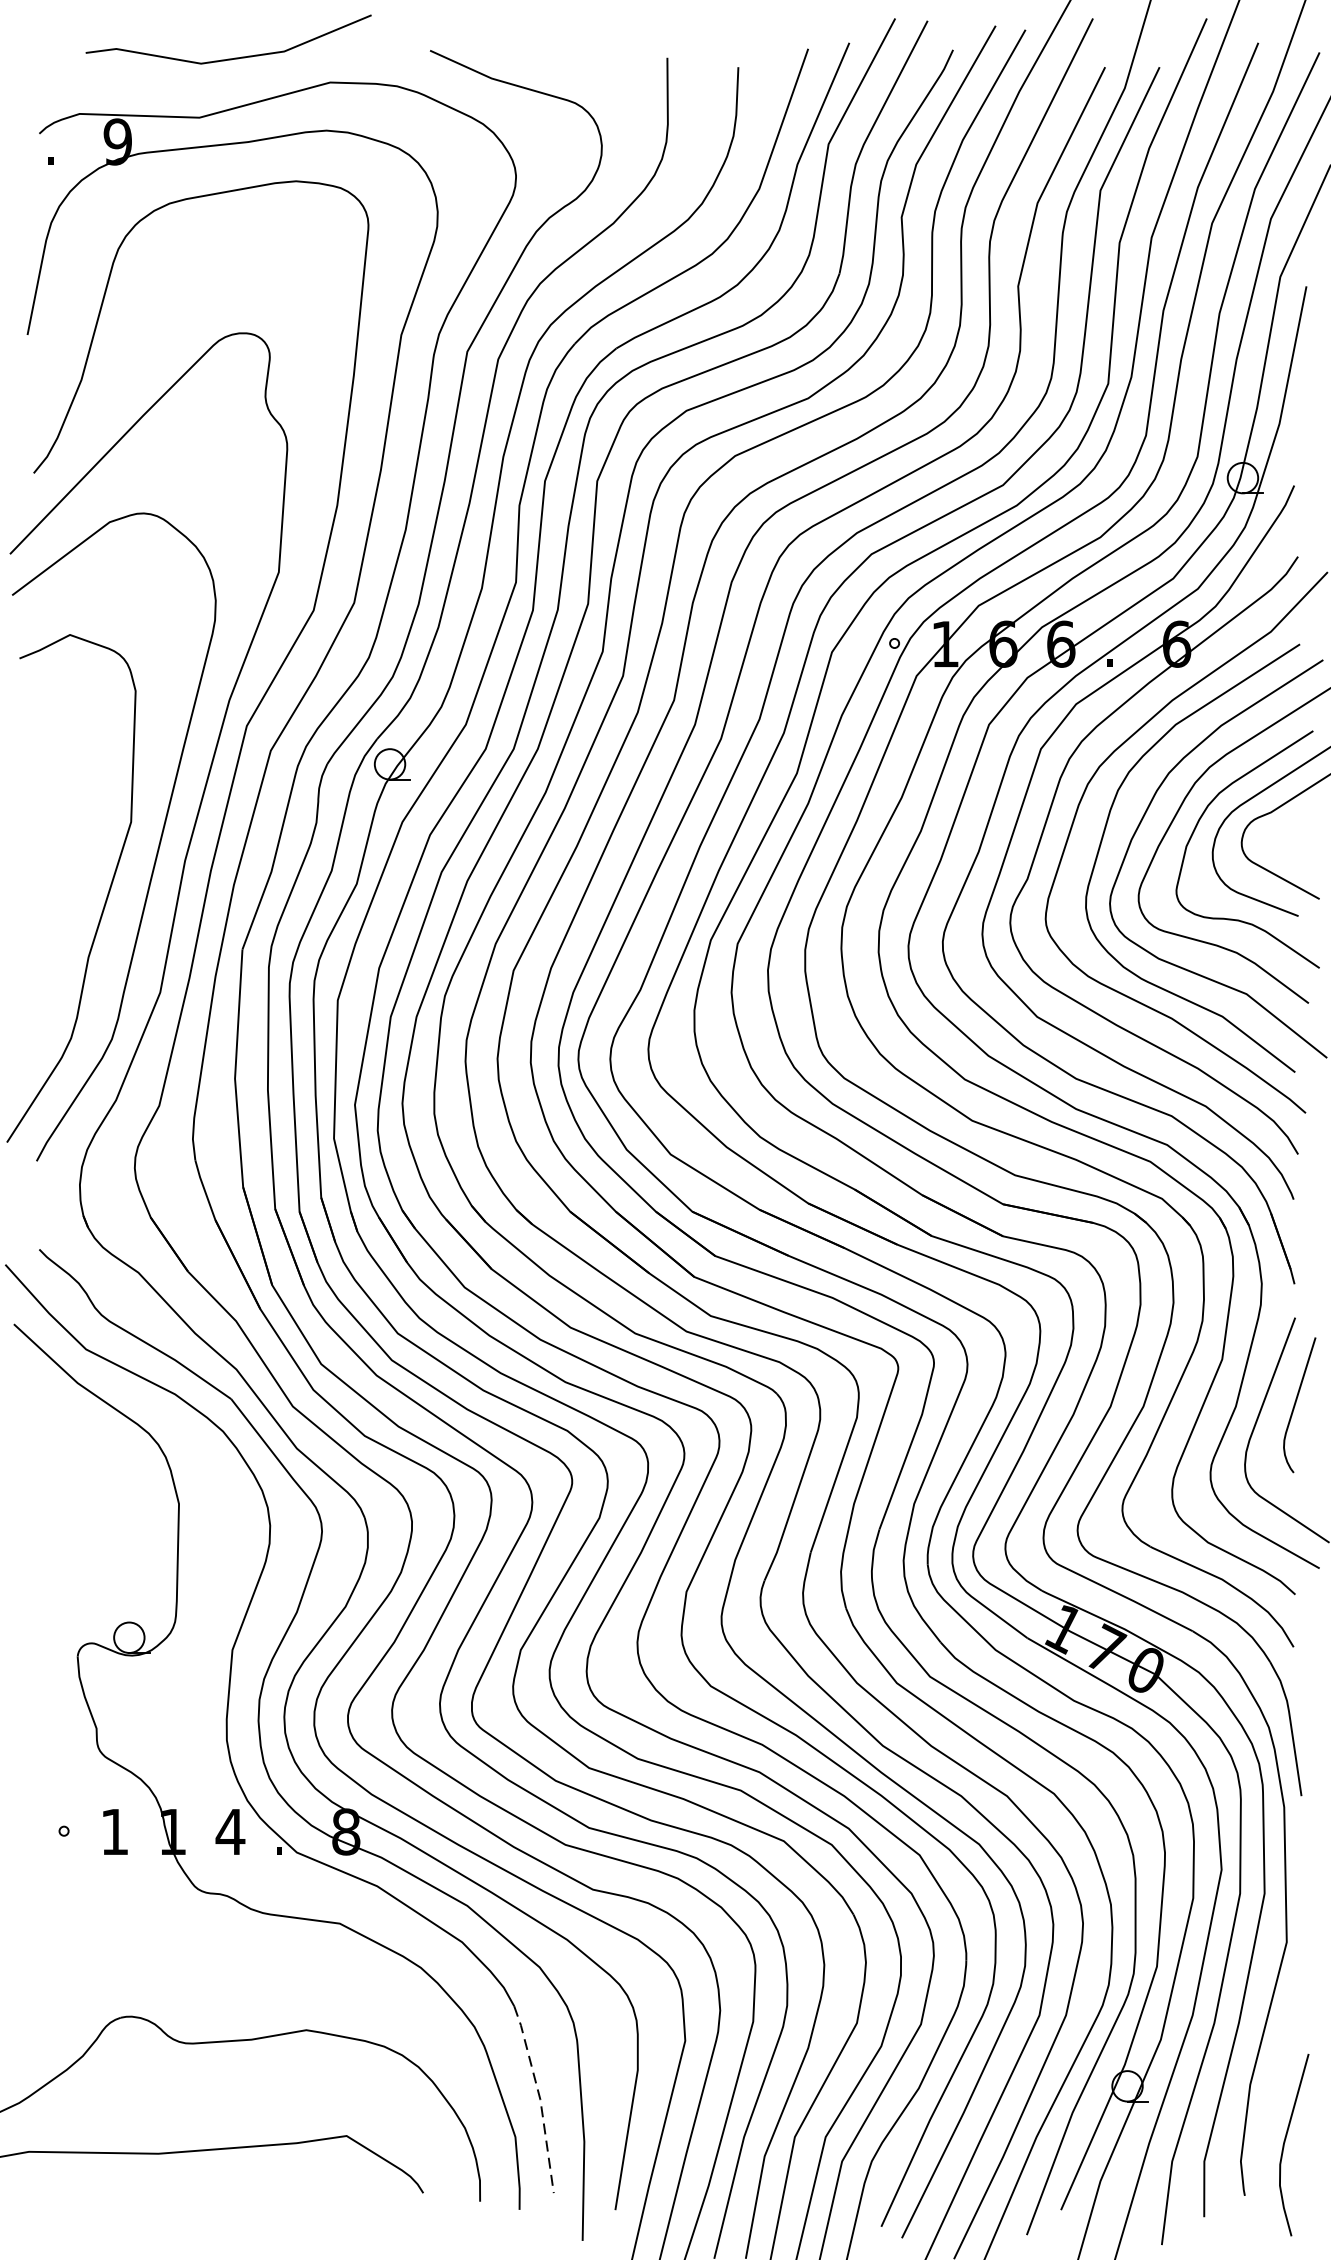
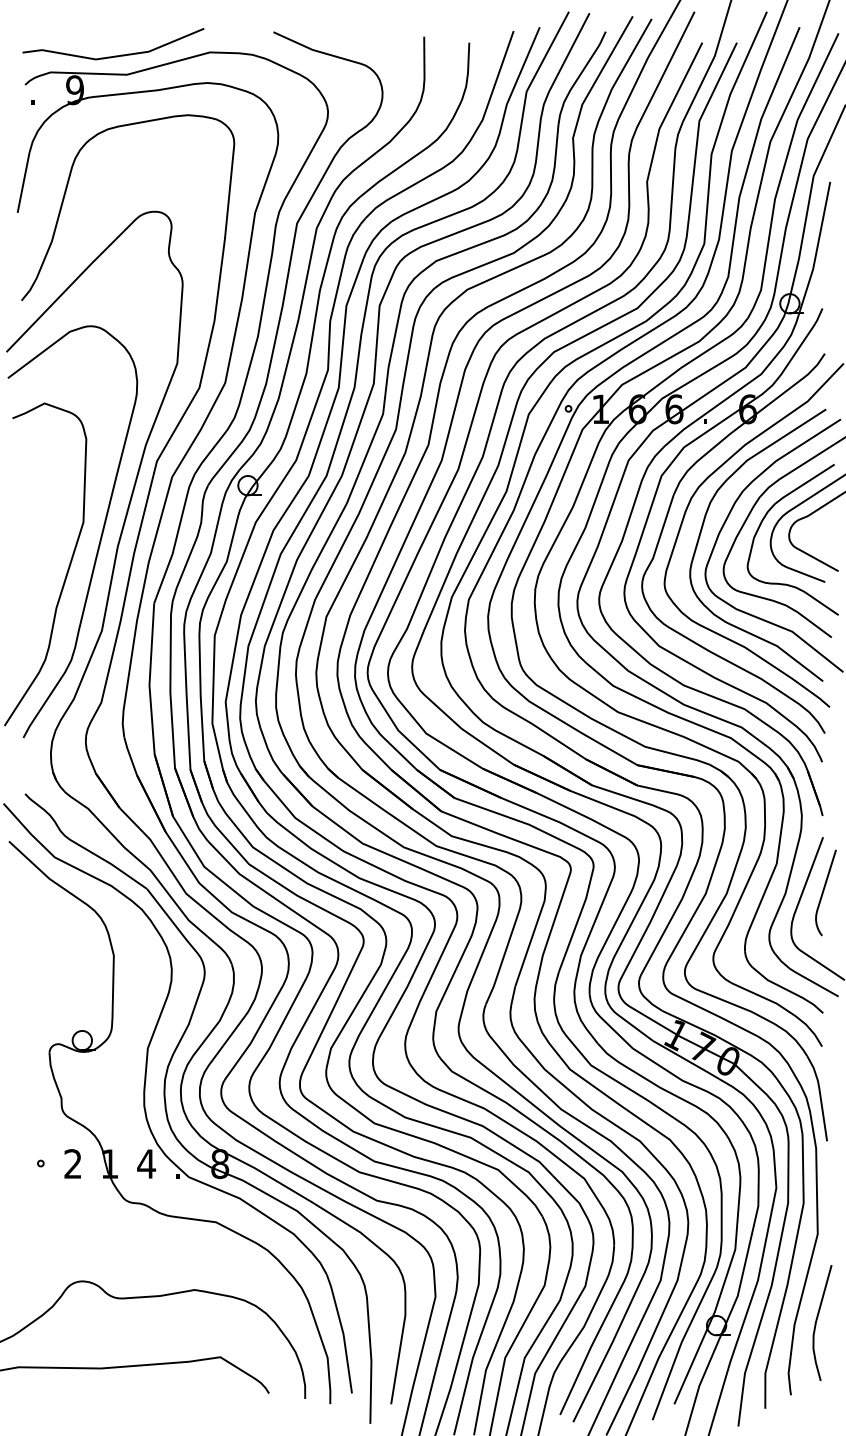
line: (230, 57) -> (114, 55), moved
text: (113, 1831) -> (72, 1163), 1 -> 2
line: (540, 2098) -> (343, 1333), dashed -> solid
curve: (1286, 2142) -> (817, 1321), moved

